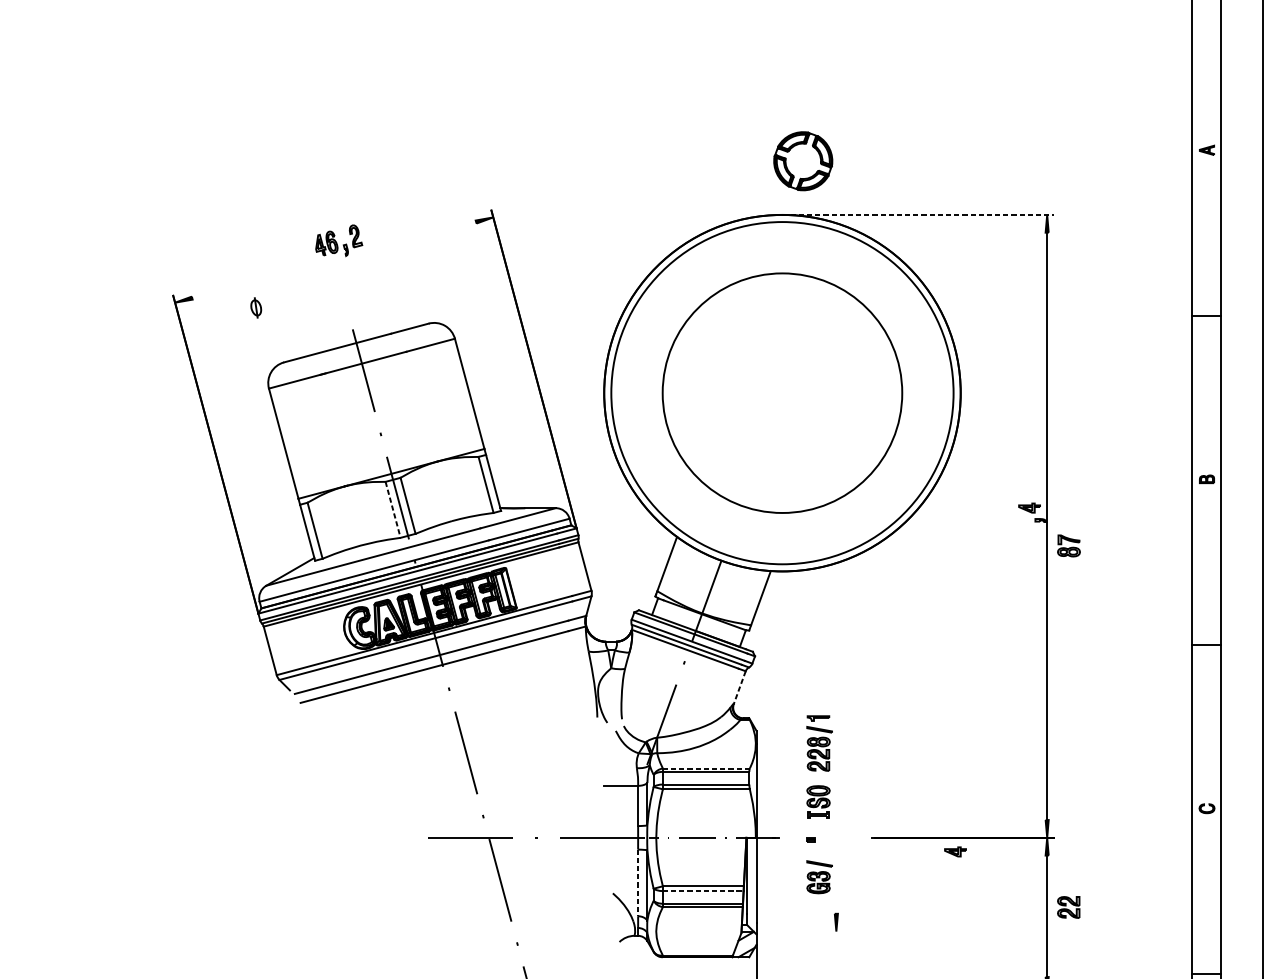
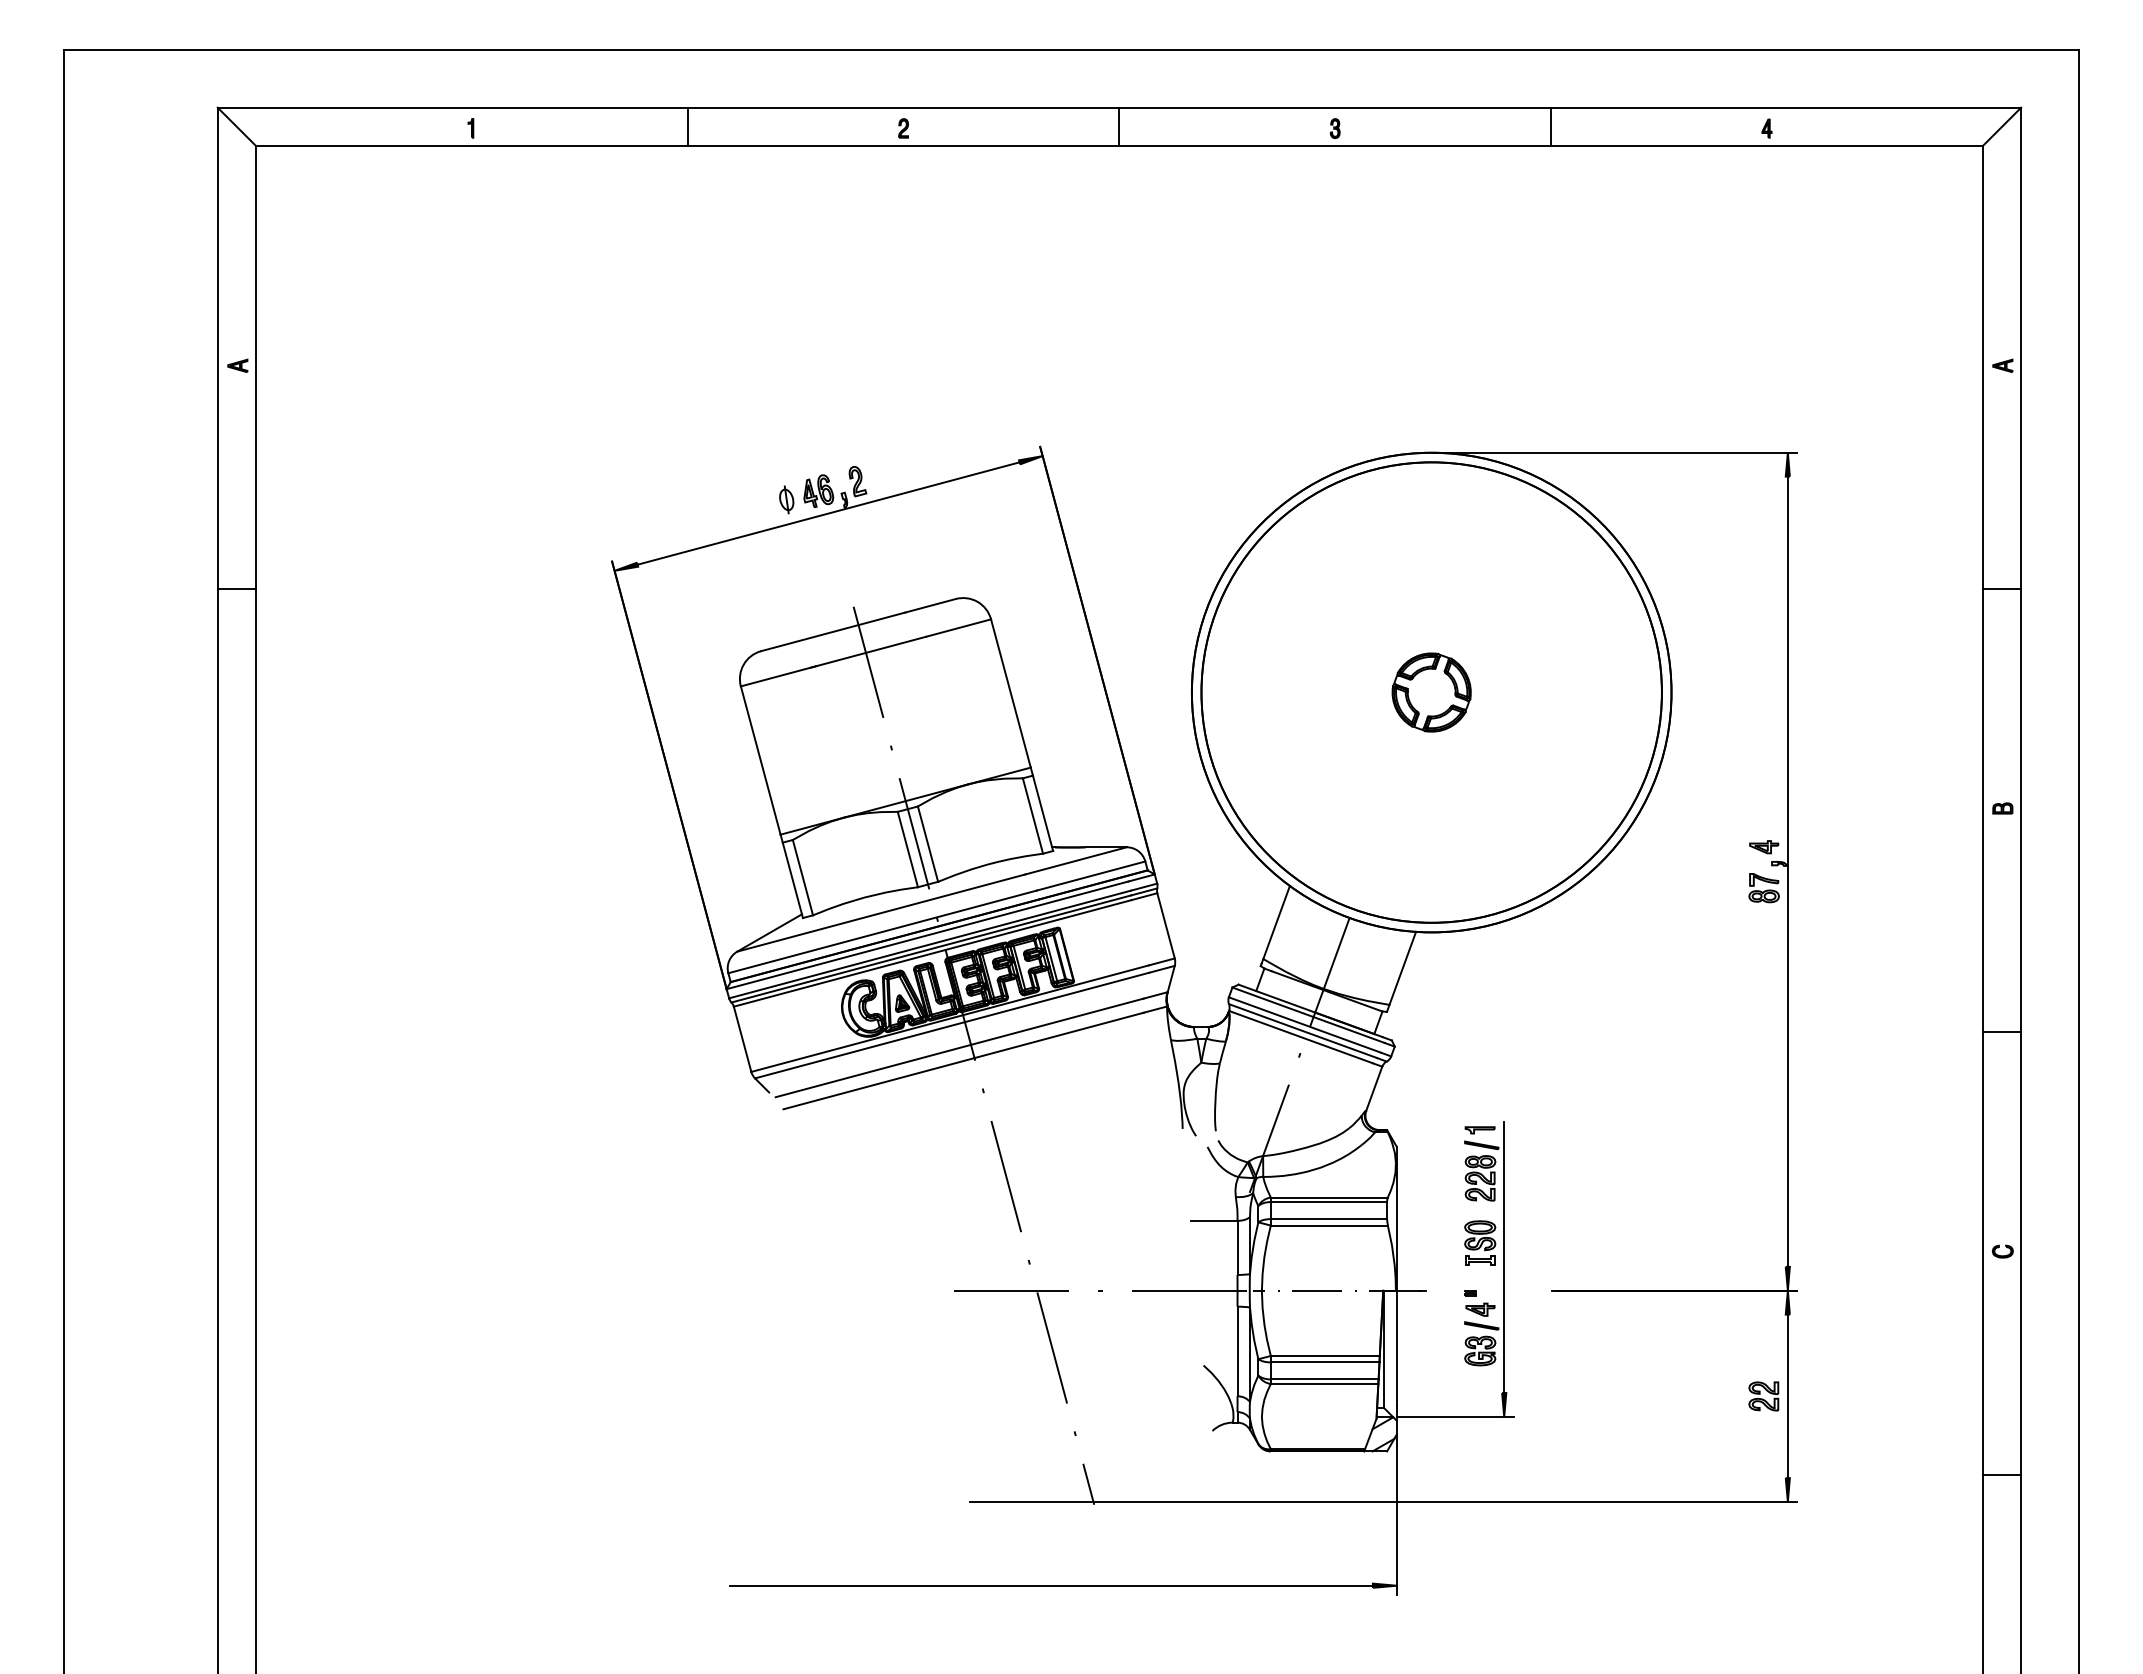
part: (803, 161) -> (1431, 692), moved
line: (918, 214) -> (1614, 452), dashed -> solid
line: (334, 260) -> (828, 513), added
part: (256, 307) -> (786, 499), moved
circle: (782, 393) -> (1431, 692), size x1.43
line: (393, 510) -> (908, 850), dashed -> solid
part: (1068, 546) -> (1763, 888), moved
line: (739, 688) -> (1374, 1089), dashed -> solid
line: (706, 768) -> (1329, 1197), dashed -> solid
line: (836, 813) -> (1504, 1257), added
part: (955, 851) -> (1480, 1309), moved
line: (638, 882) -> (1237, 1351), dashed -> solid
line: (703, 891) -> (1325, 1362), dashed -> solid
part: (1068, 907) -> (1763, 1396), moved
line: (799, 931) -> (1454, 1416), added

